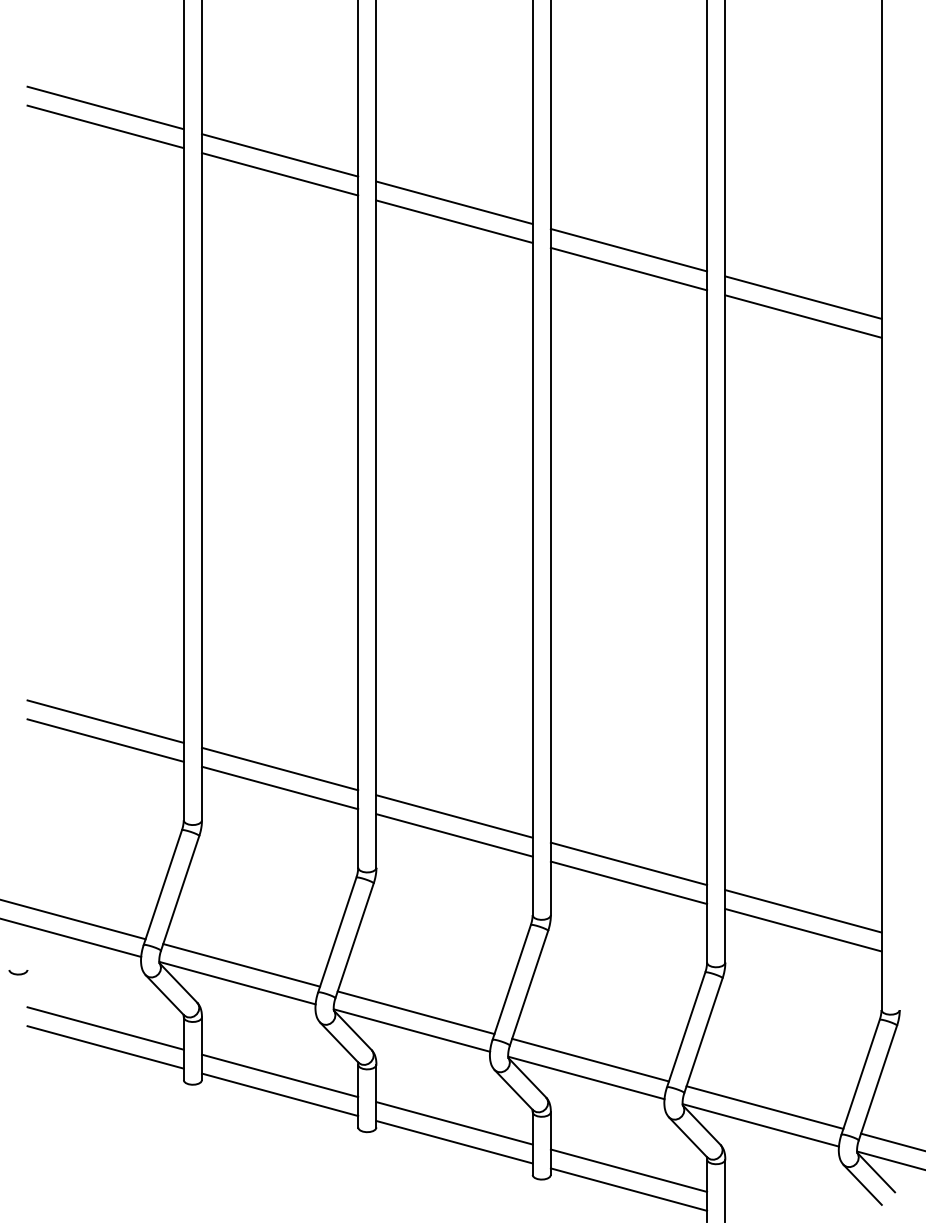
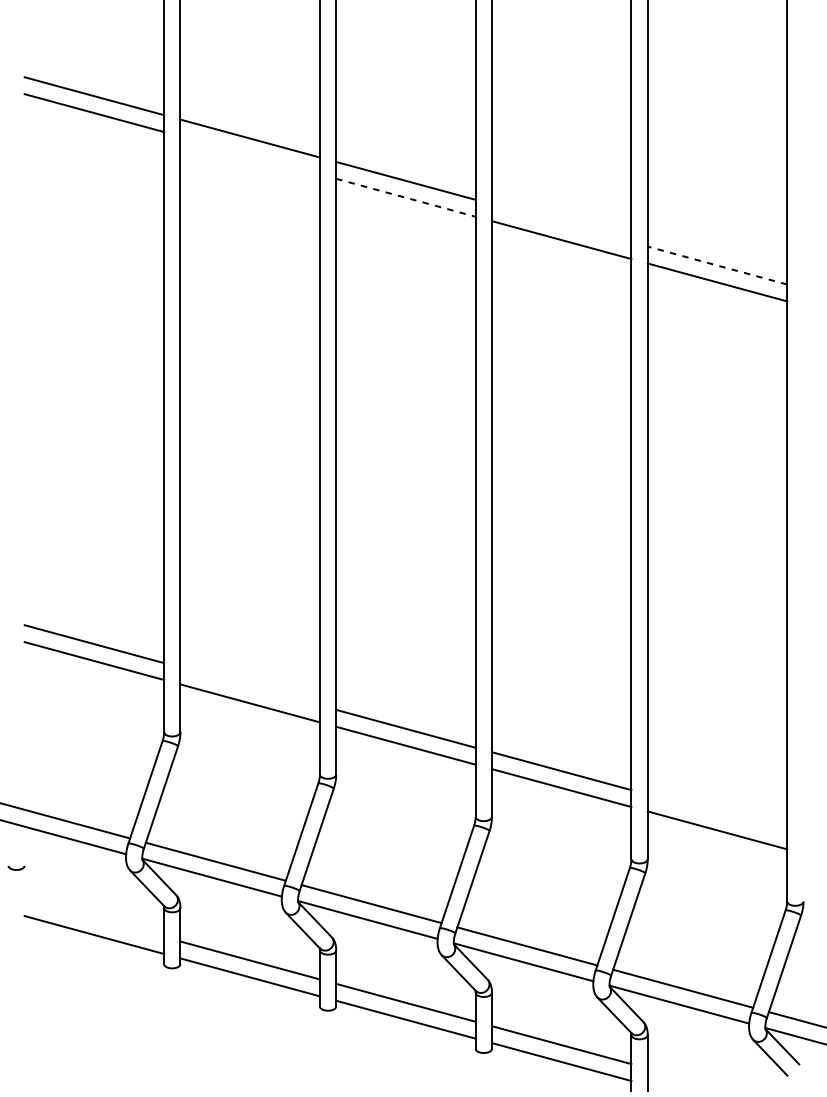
line: (280, 174) -> (250, 155), removed
line: (454, 221) -> (405, 197), solid -> dashed
line: (628, 249) -> (561, 222), removed
line: (803, 297) -> (717, 265), solid -> dashed
line: (280, 768) -> (250, 686), removed
line: (803, 911) -> (717, 813), removed
line: (105, 1028) -> (94, 918), removed

